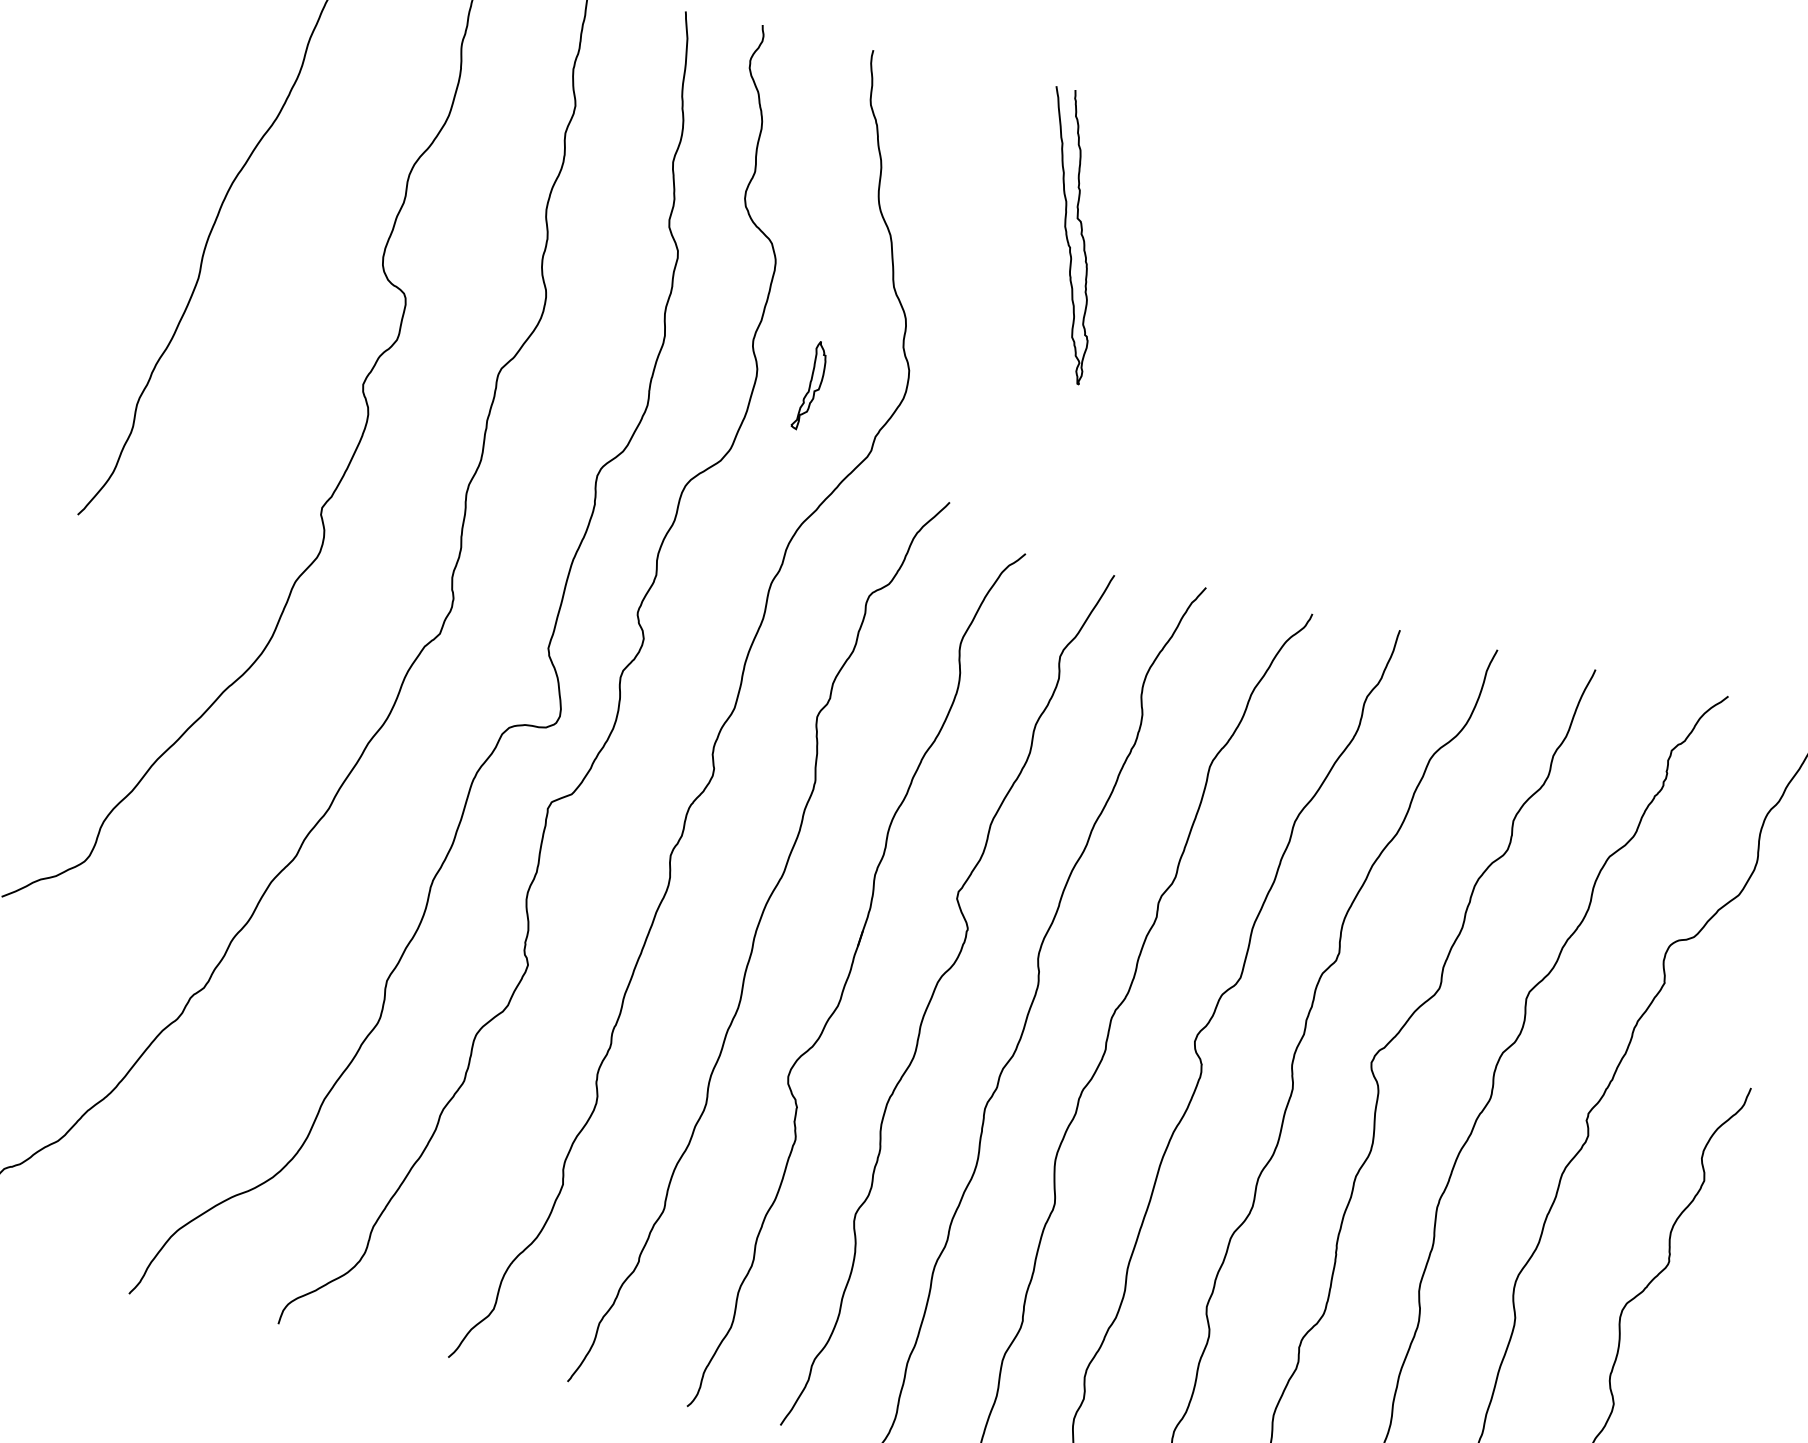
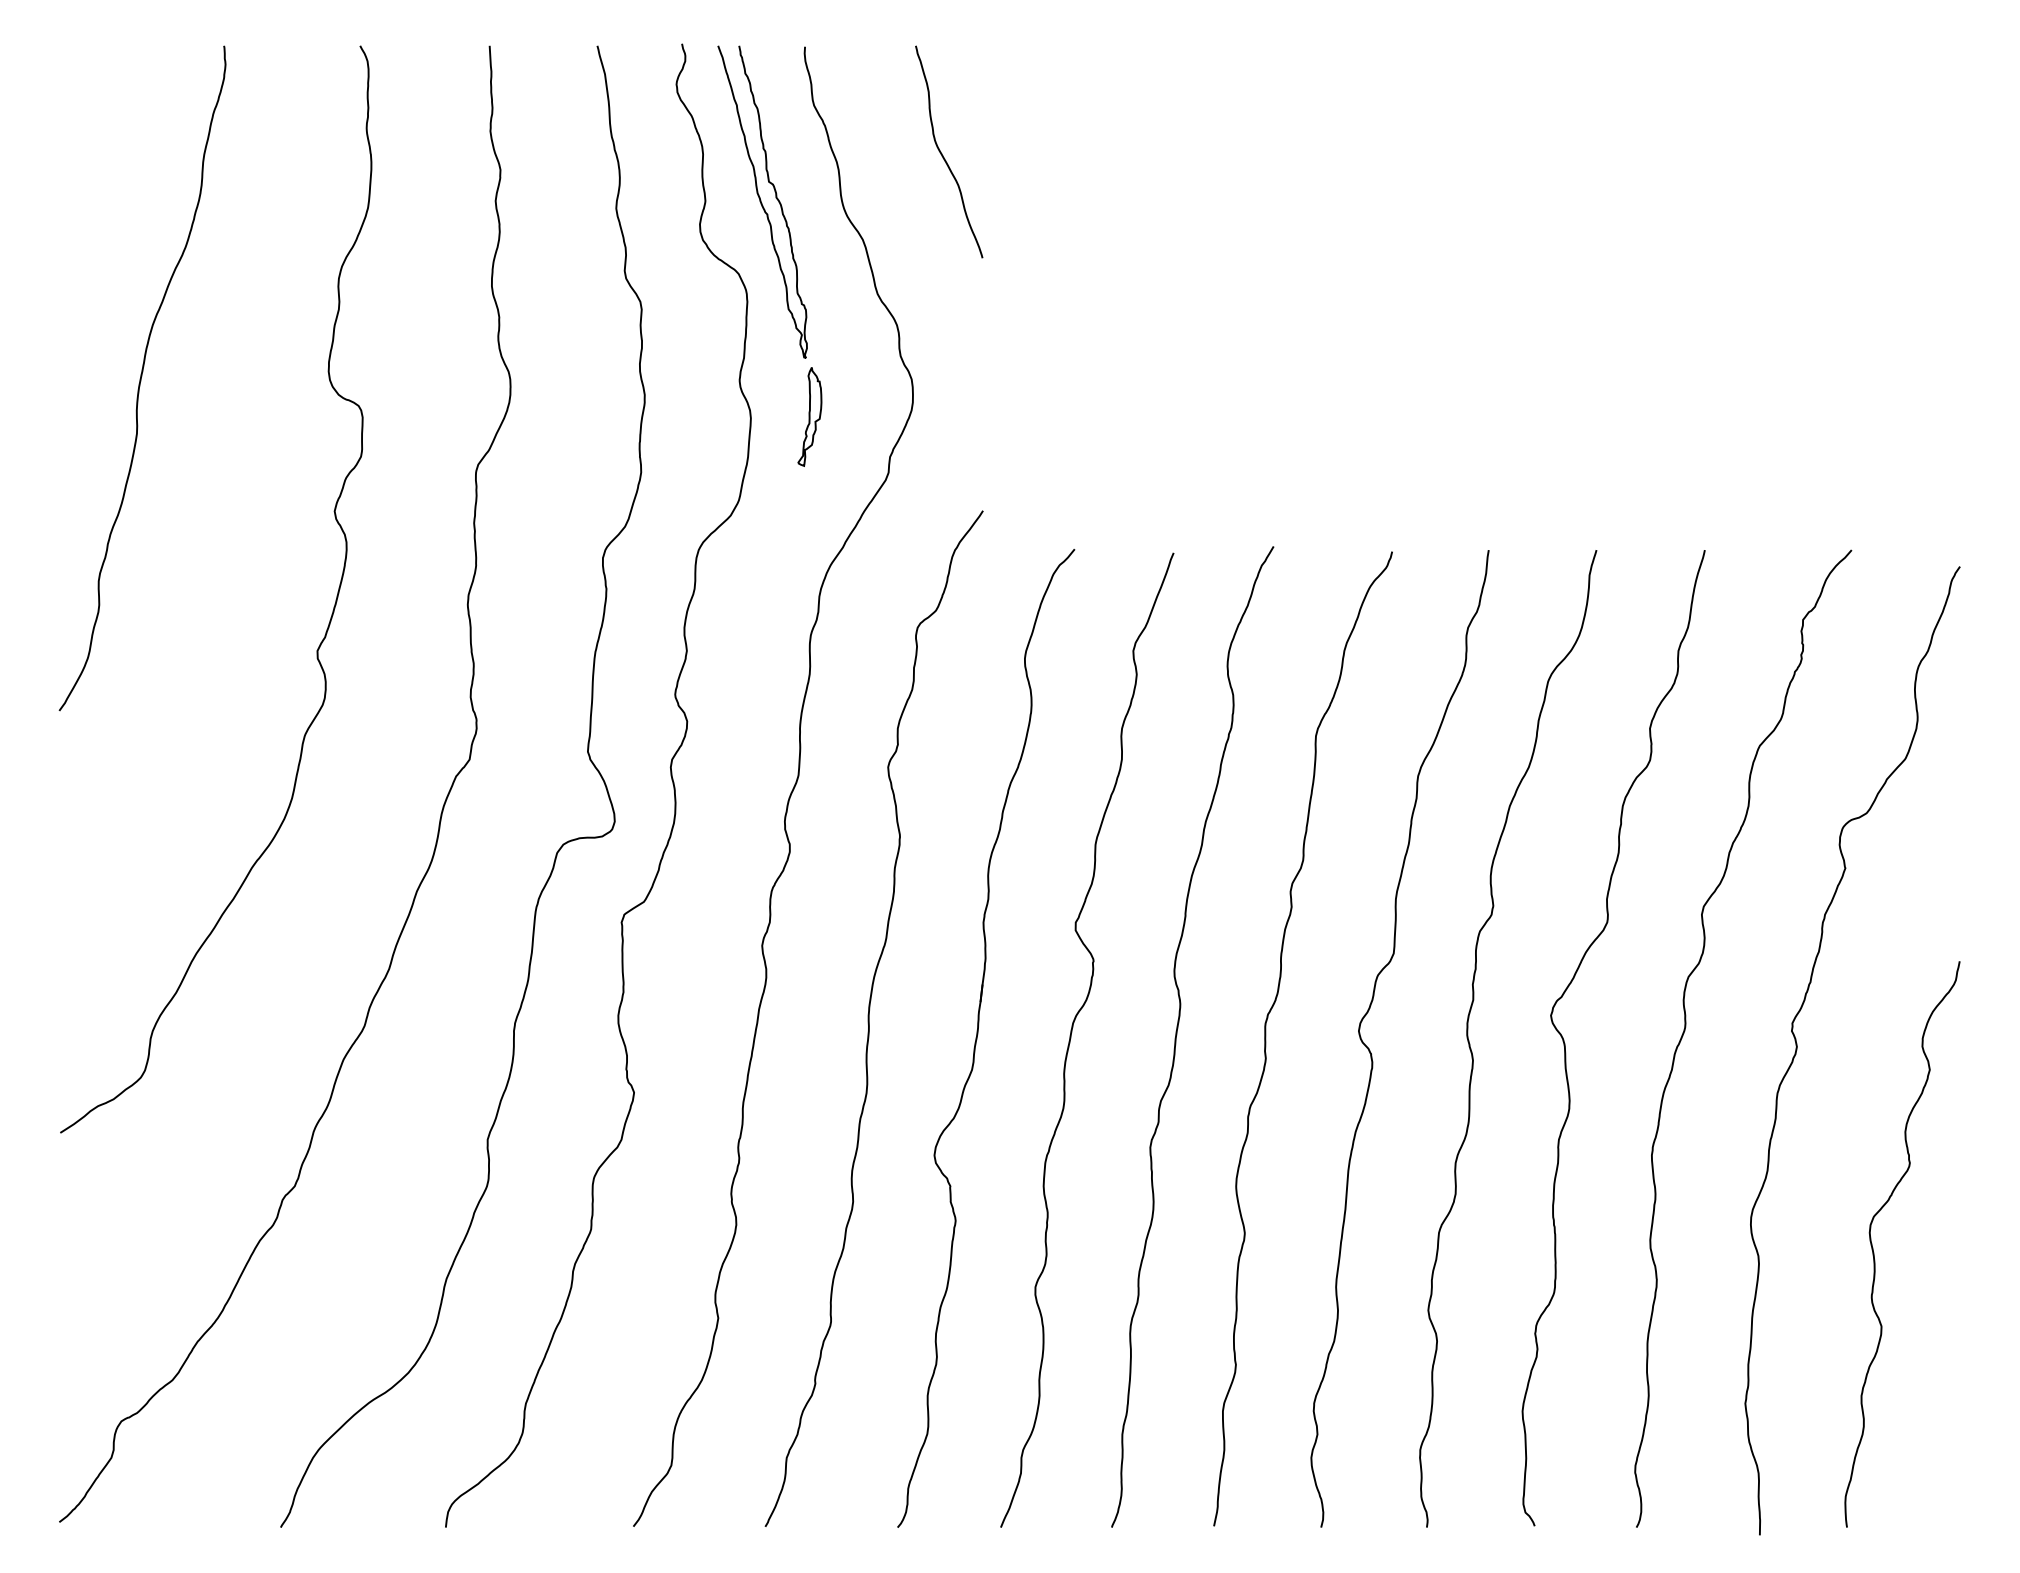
curve: (978, 173) -> (943, 155), added
curve: (1067, 234) -> (761, 201), moved

